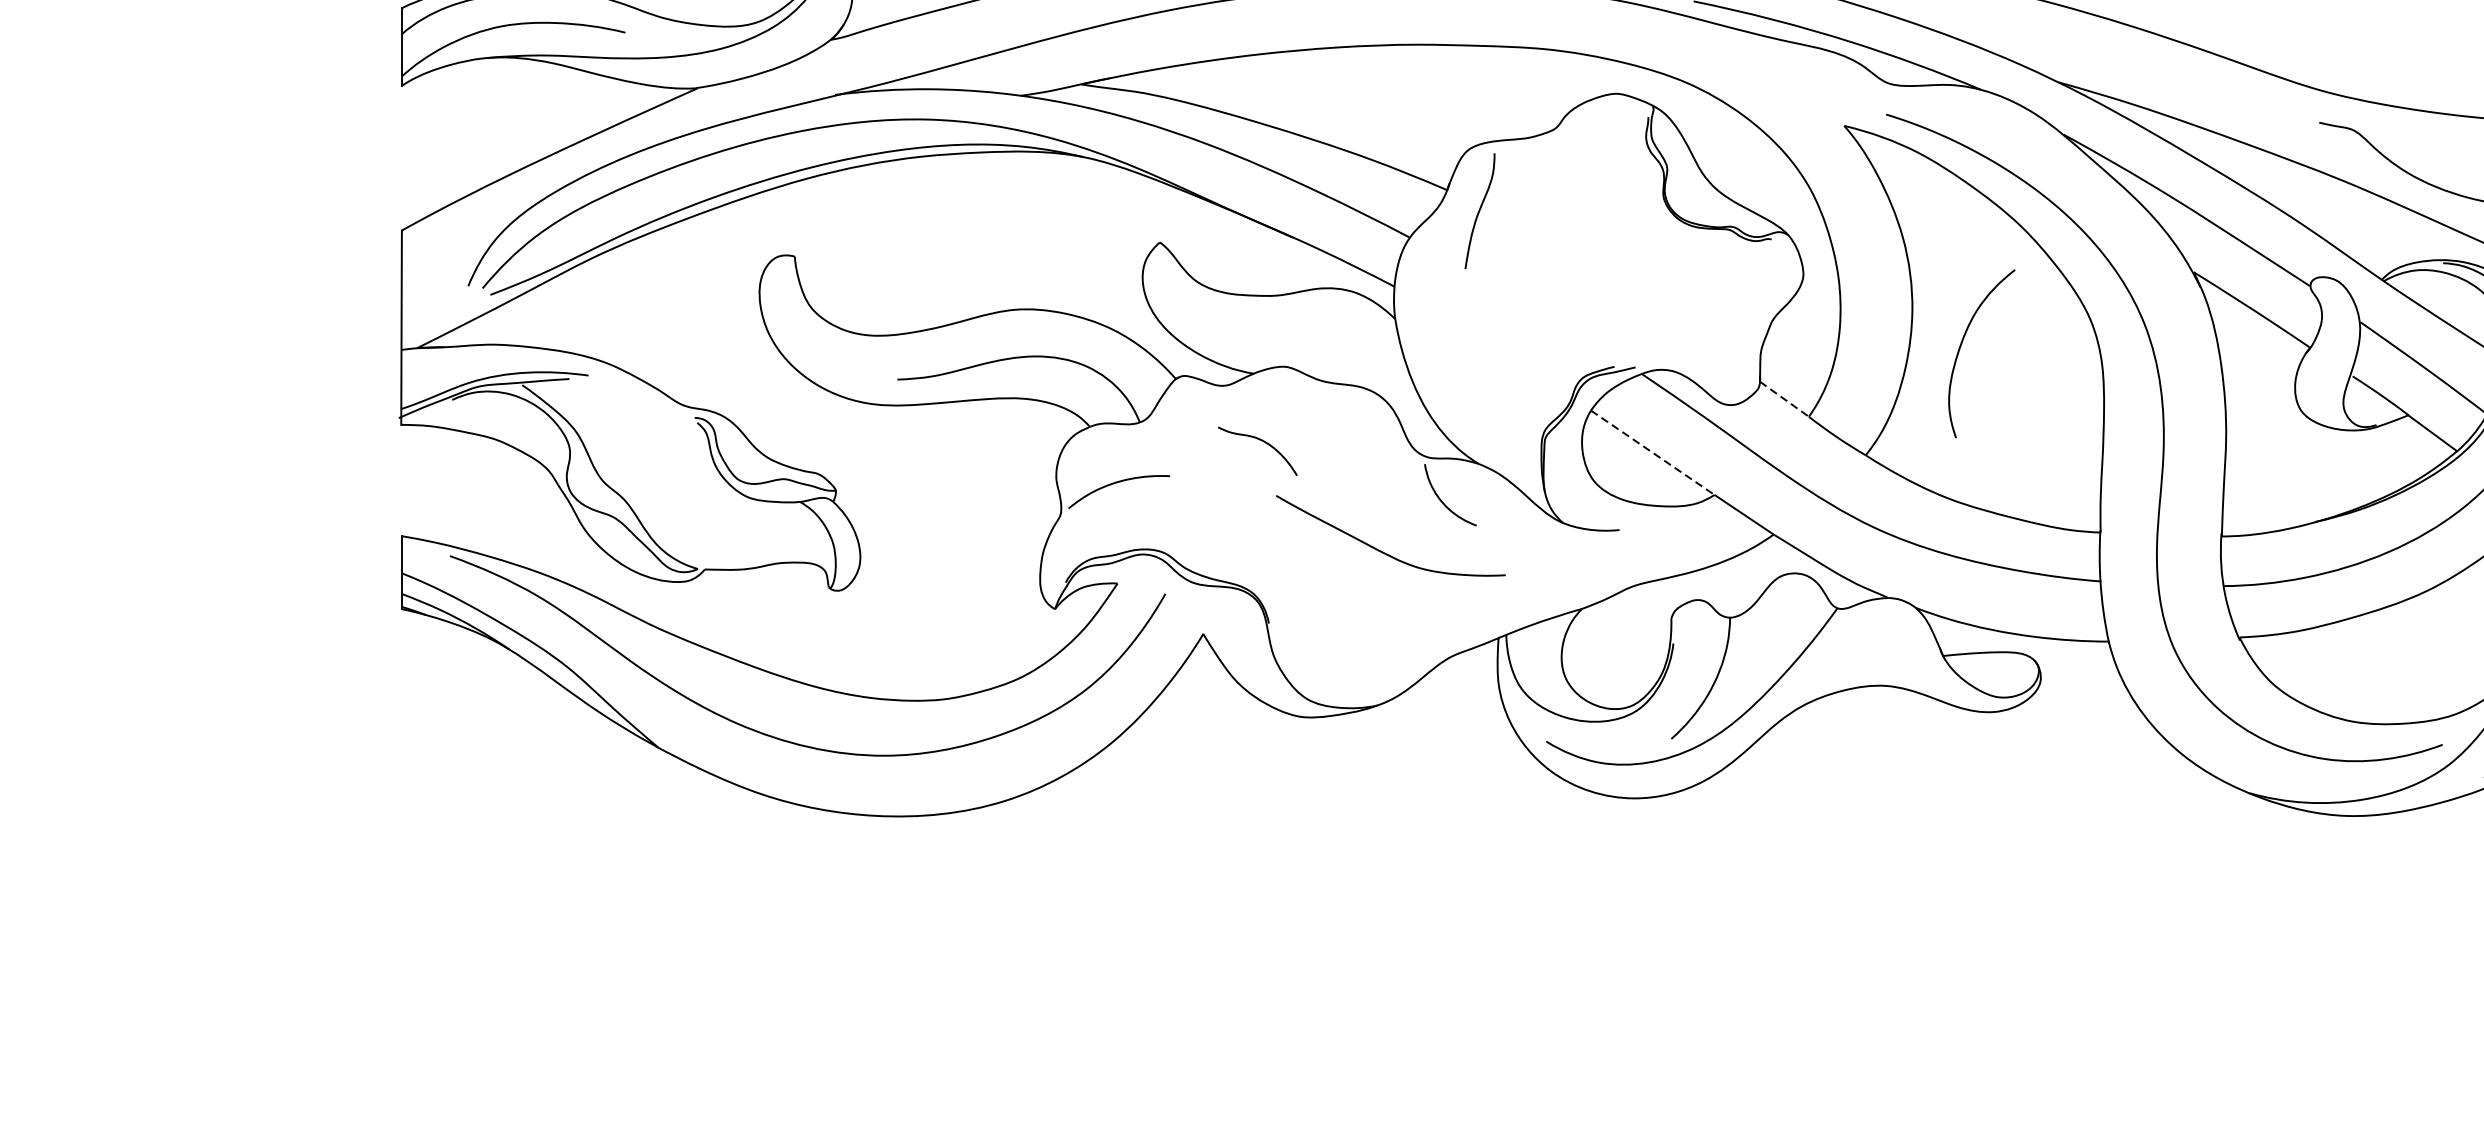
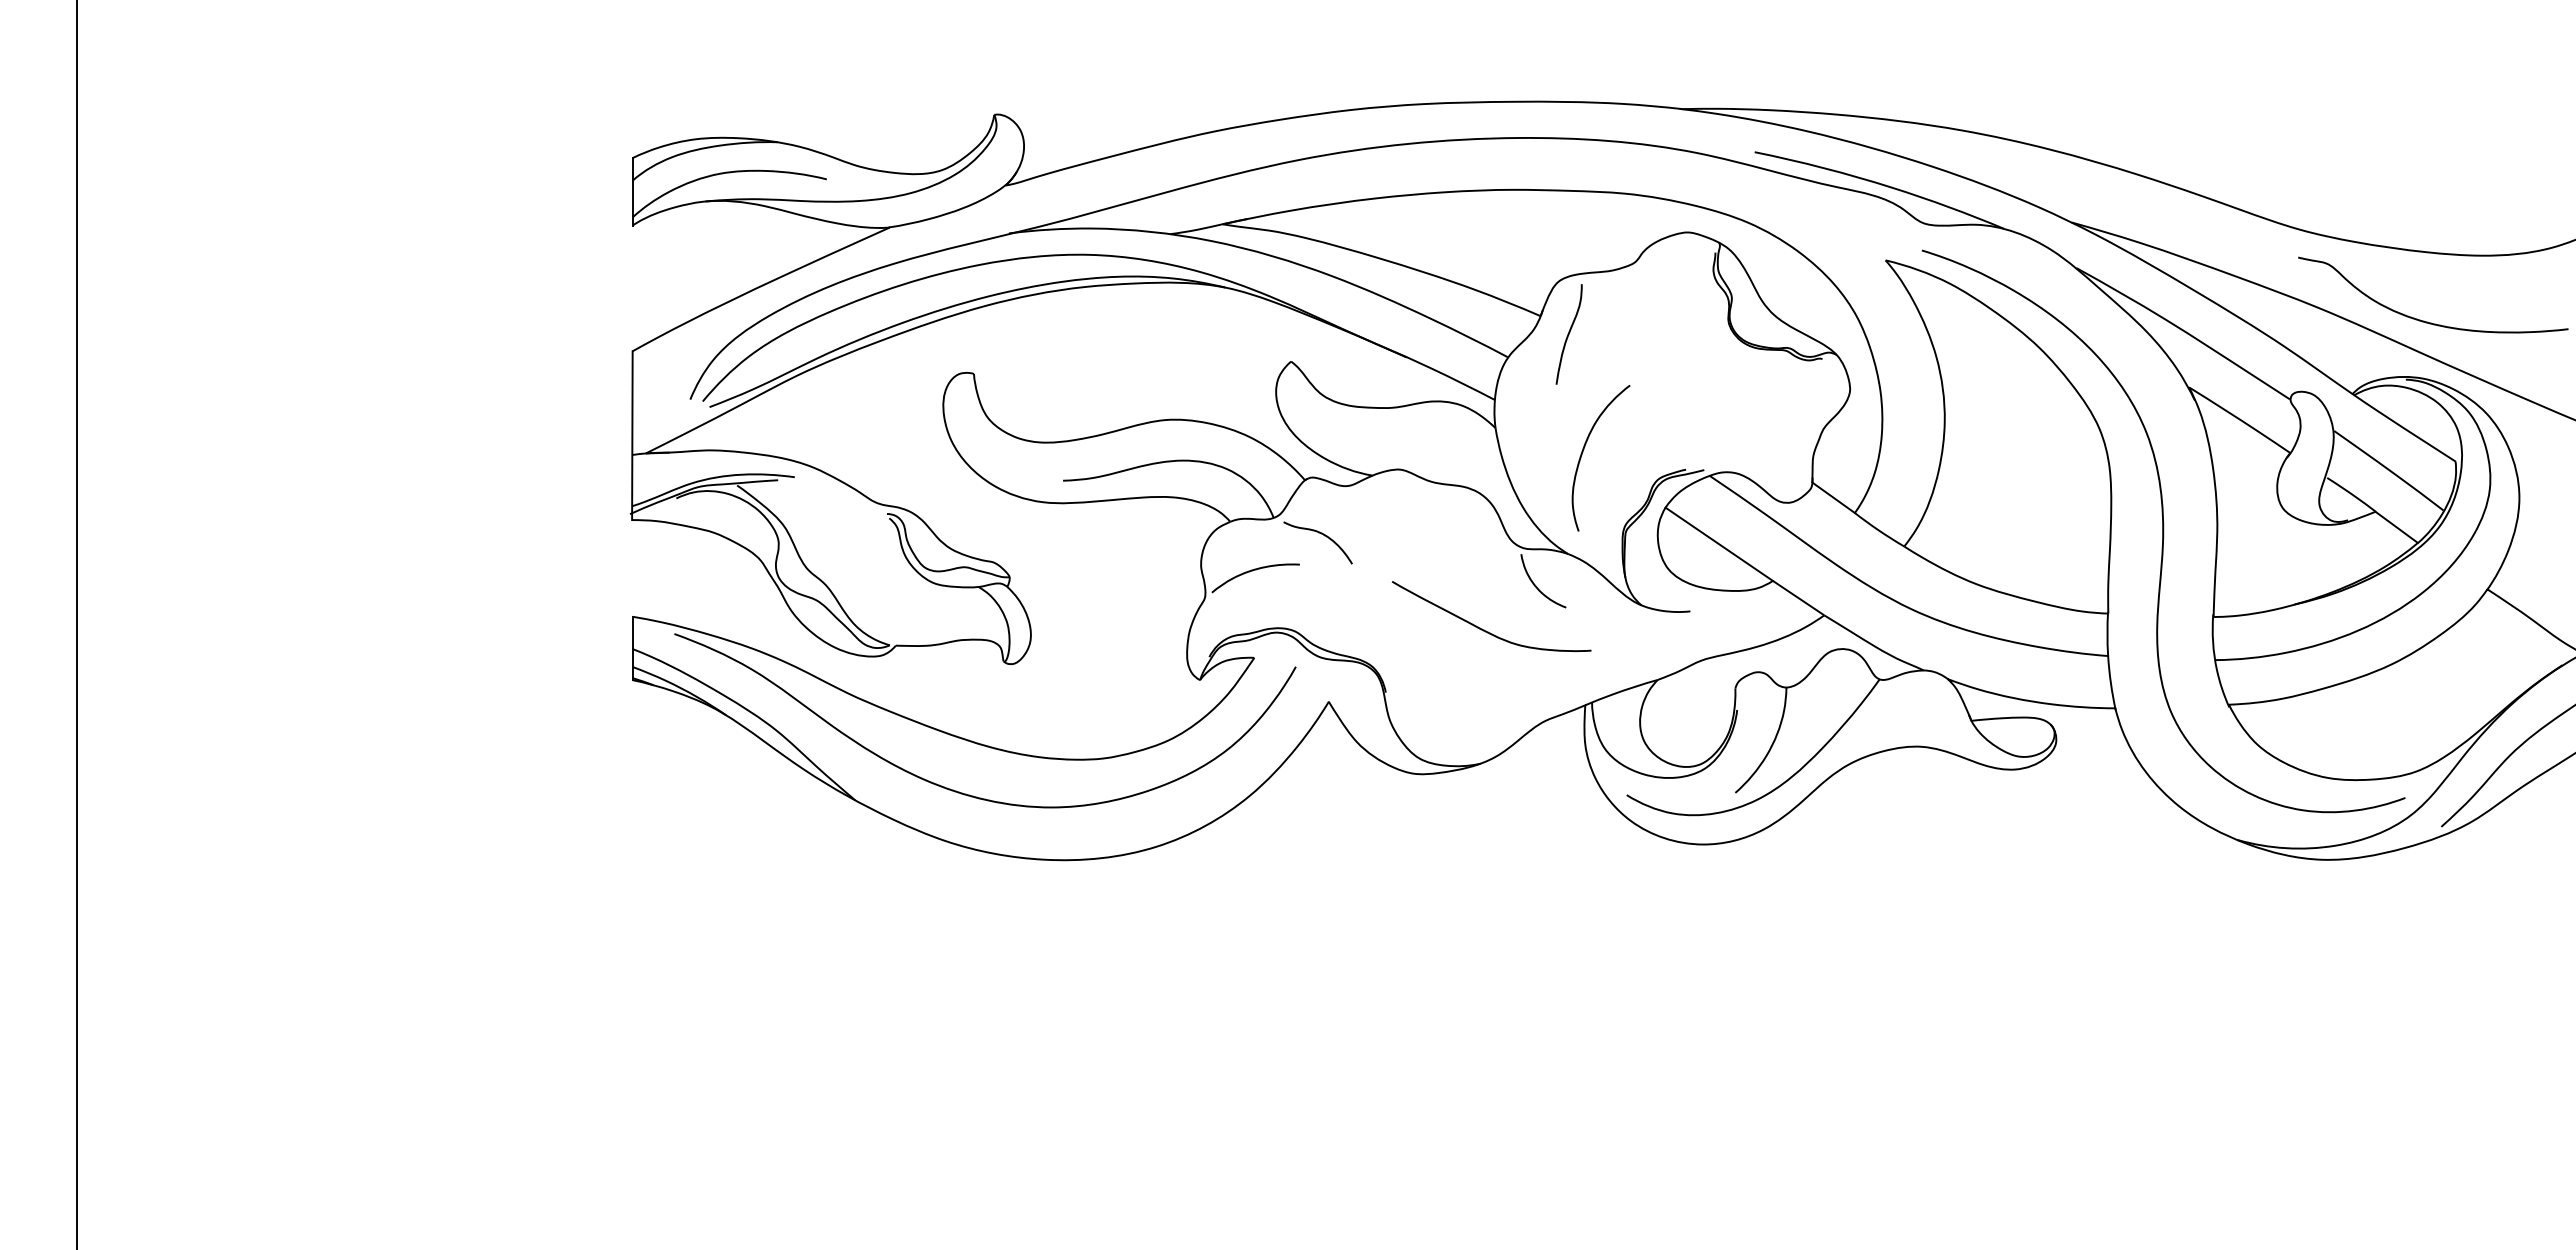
curve: (1961, 347) -> (1583, 452), moved
line: (1785, 400) -> (1834, 498), dashed -> solid
curve: (1261, 441) -> (1321, 534), moved
line: (1653, 453) -> (1719, 544), dashed -> solid

